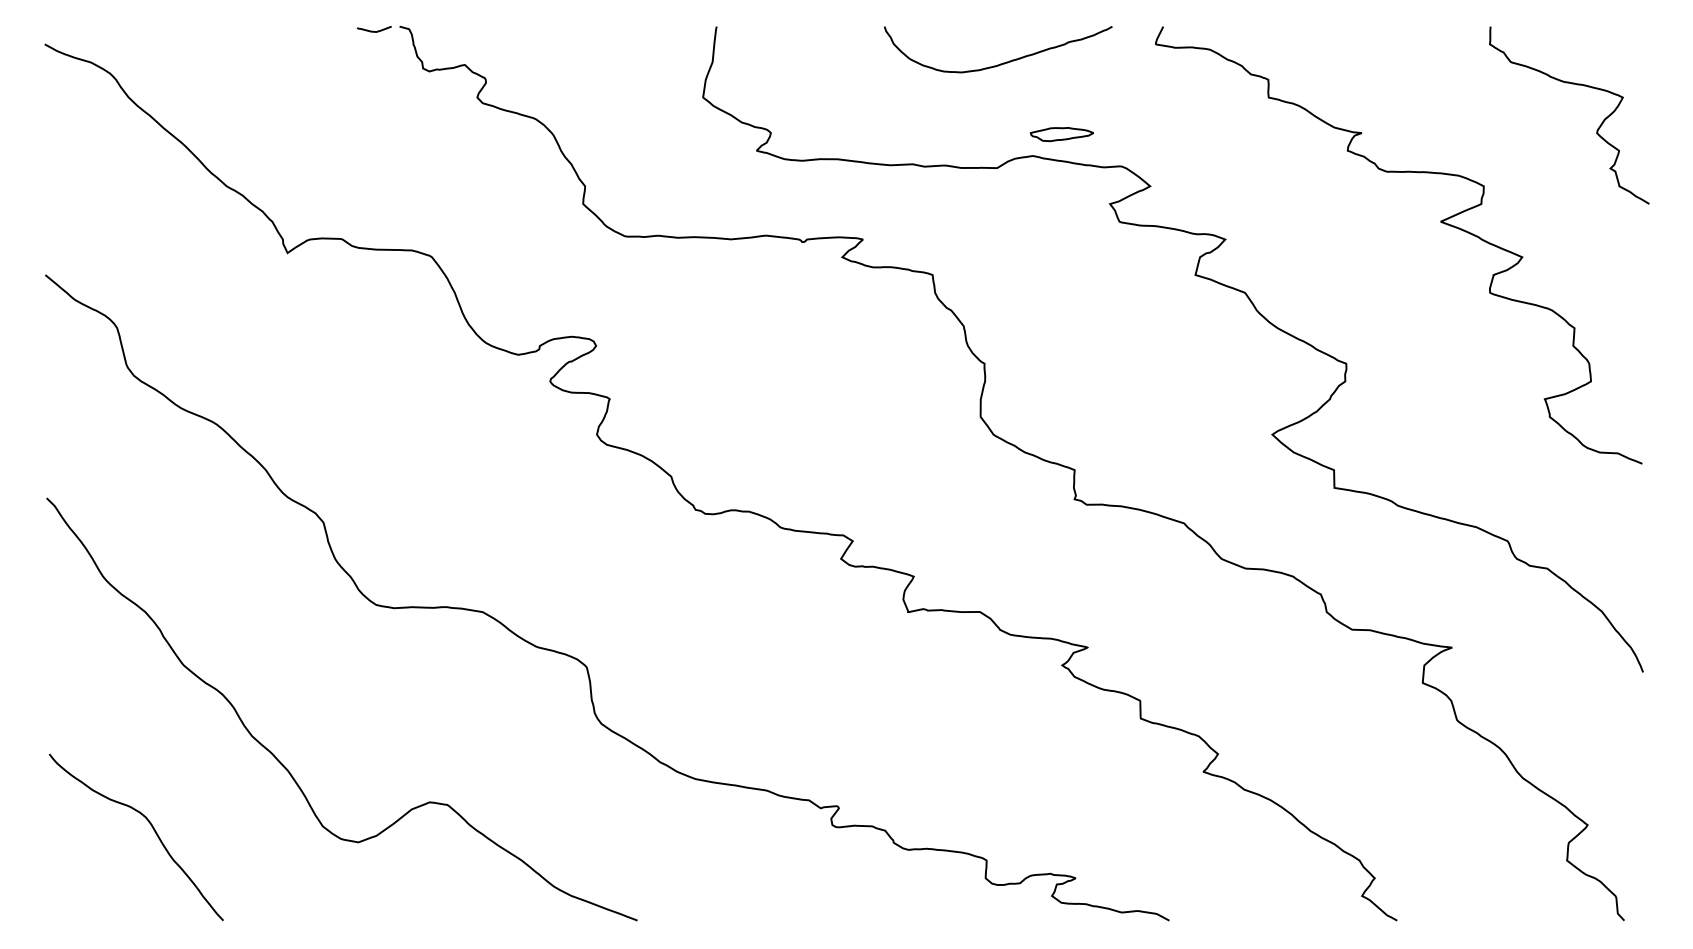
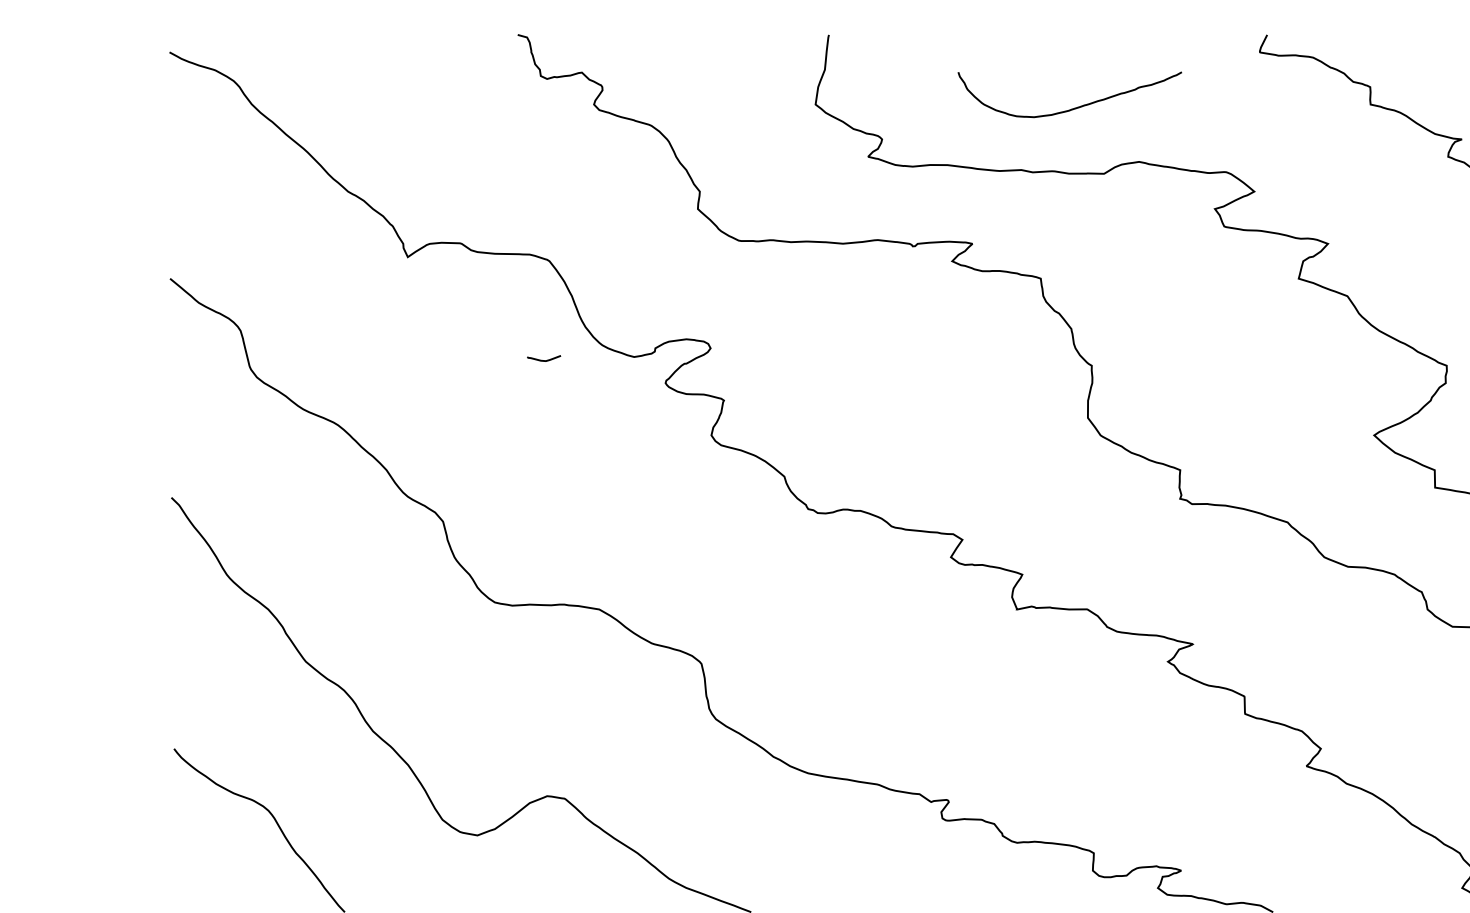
curve: (373, 30) -> (543, 359), moved
curve: (1003, 62) -> (1075, 107), moved
part: (1061, 134) -> (1167, 140), removed

